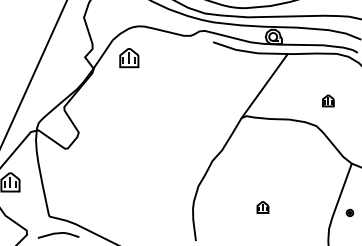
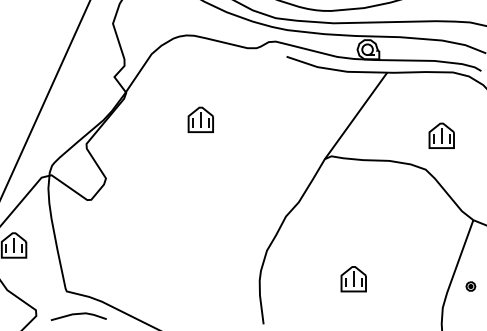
part: (129, 58) -> (201, 120), moved
part: (328, 100) -> (441, 135), size x1.67
part: (262, 207) -> (353, 279), size x1.67

